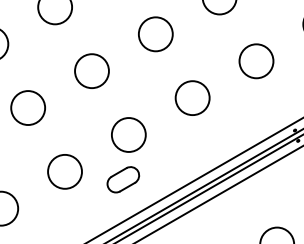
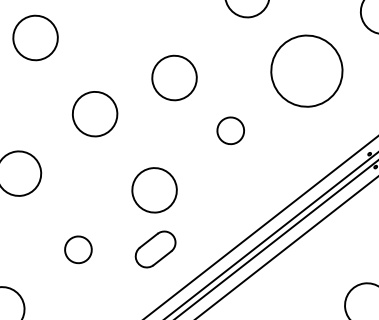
circle: (155, 34) -> (174, 78), moved
circle: (256, 61) -> (306, 71), size x1.6
circle: (192, 98) -> (230, 131), size x0.6
circle: (65, 171) -> (78, 249), size x0.6

